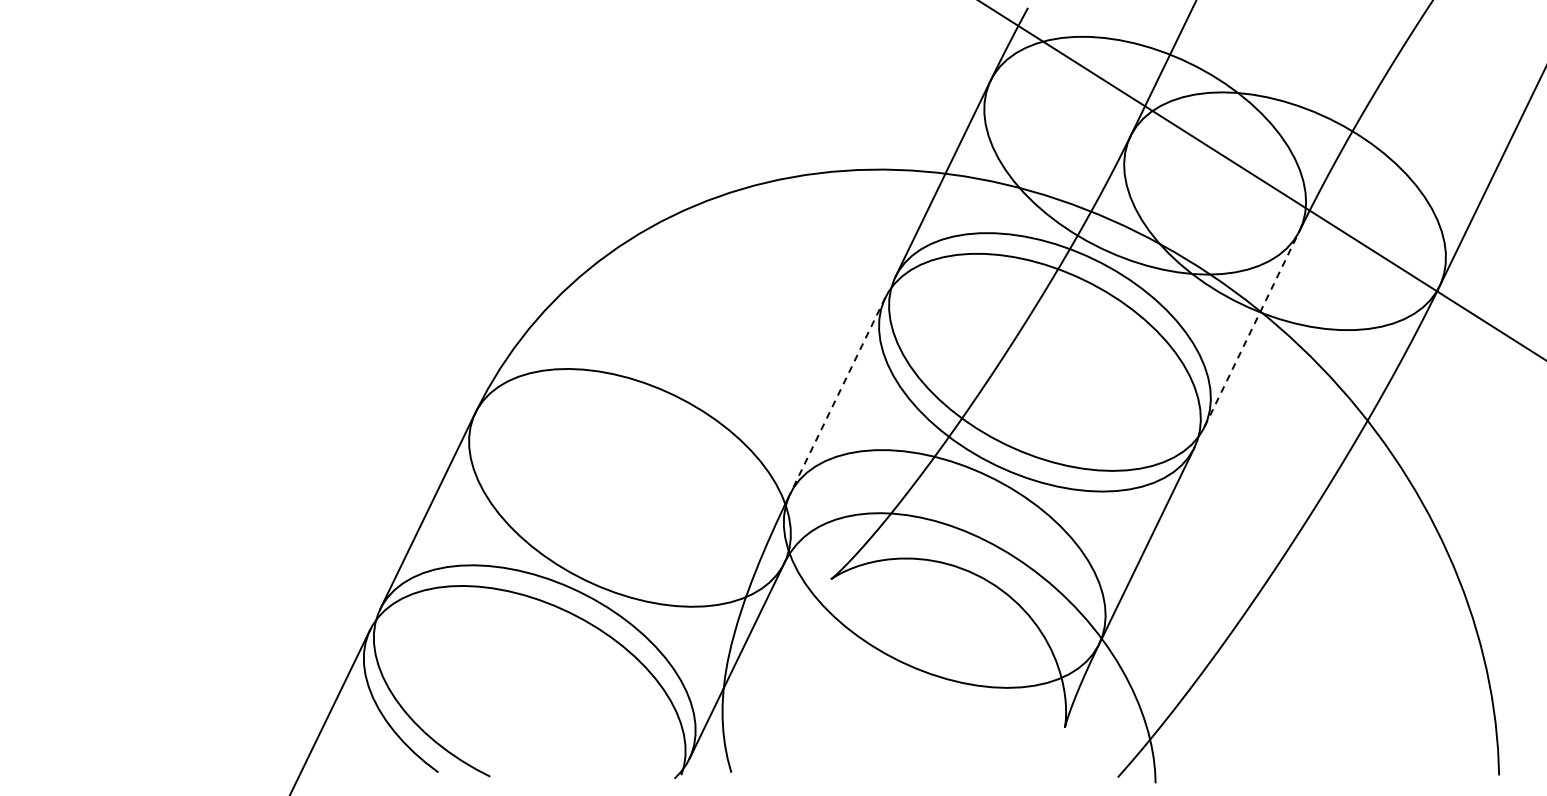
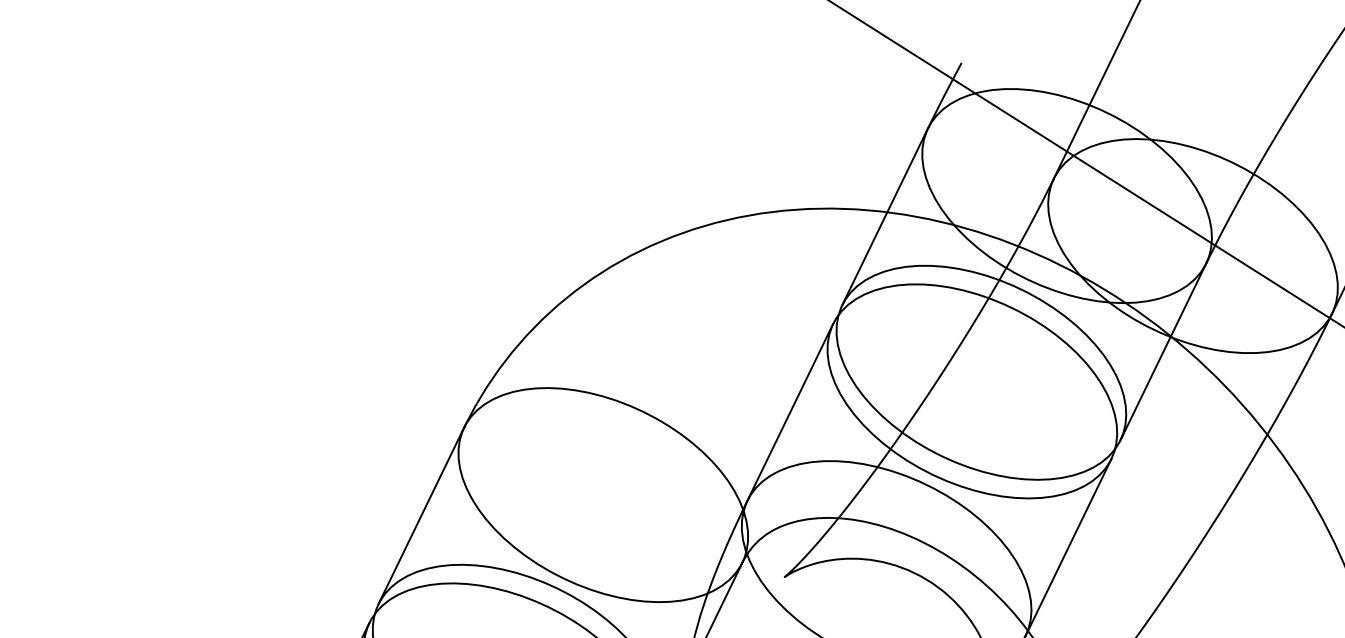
line: (1252, 328) -> (1163, 351), dashed -> solid
line: (837, 396) -> (790, 412), dashed -> solid

